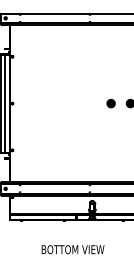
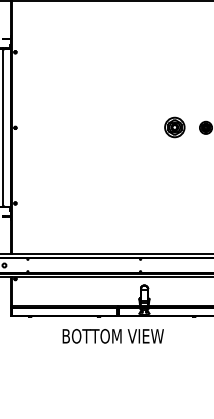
part: (110, 103) -> (173, 127), size x1.6
text: (72, 249) -> (112, 336), moved

